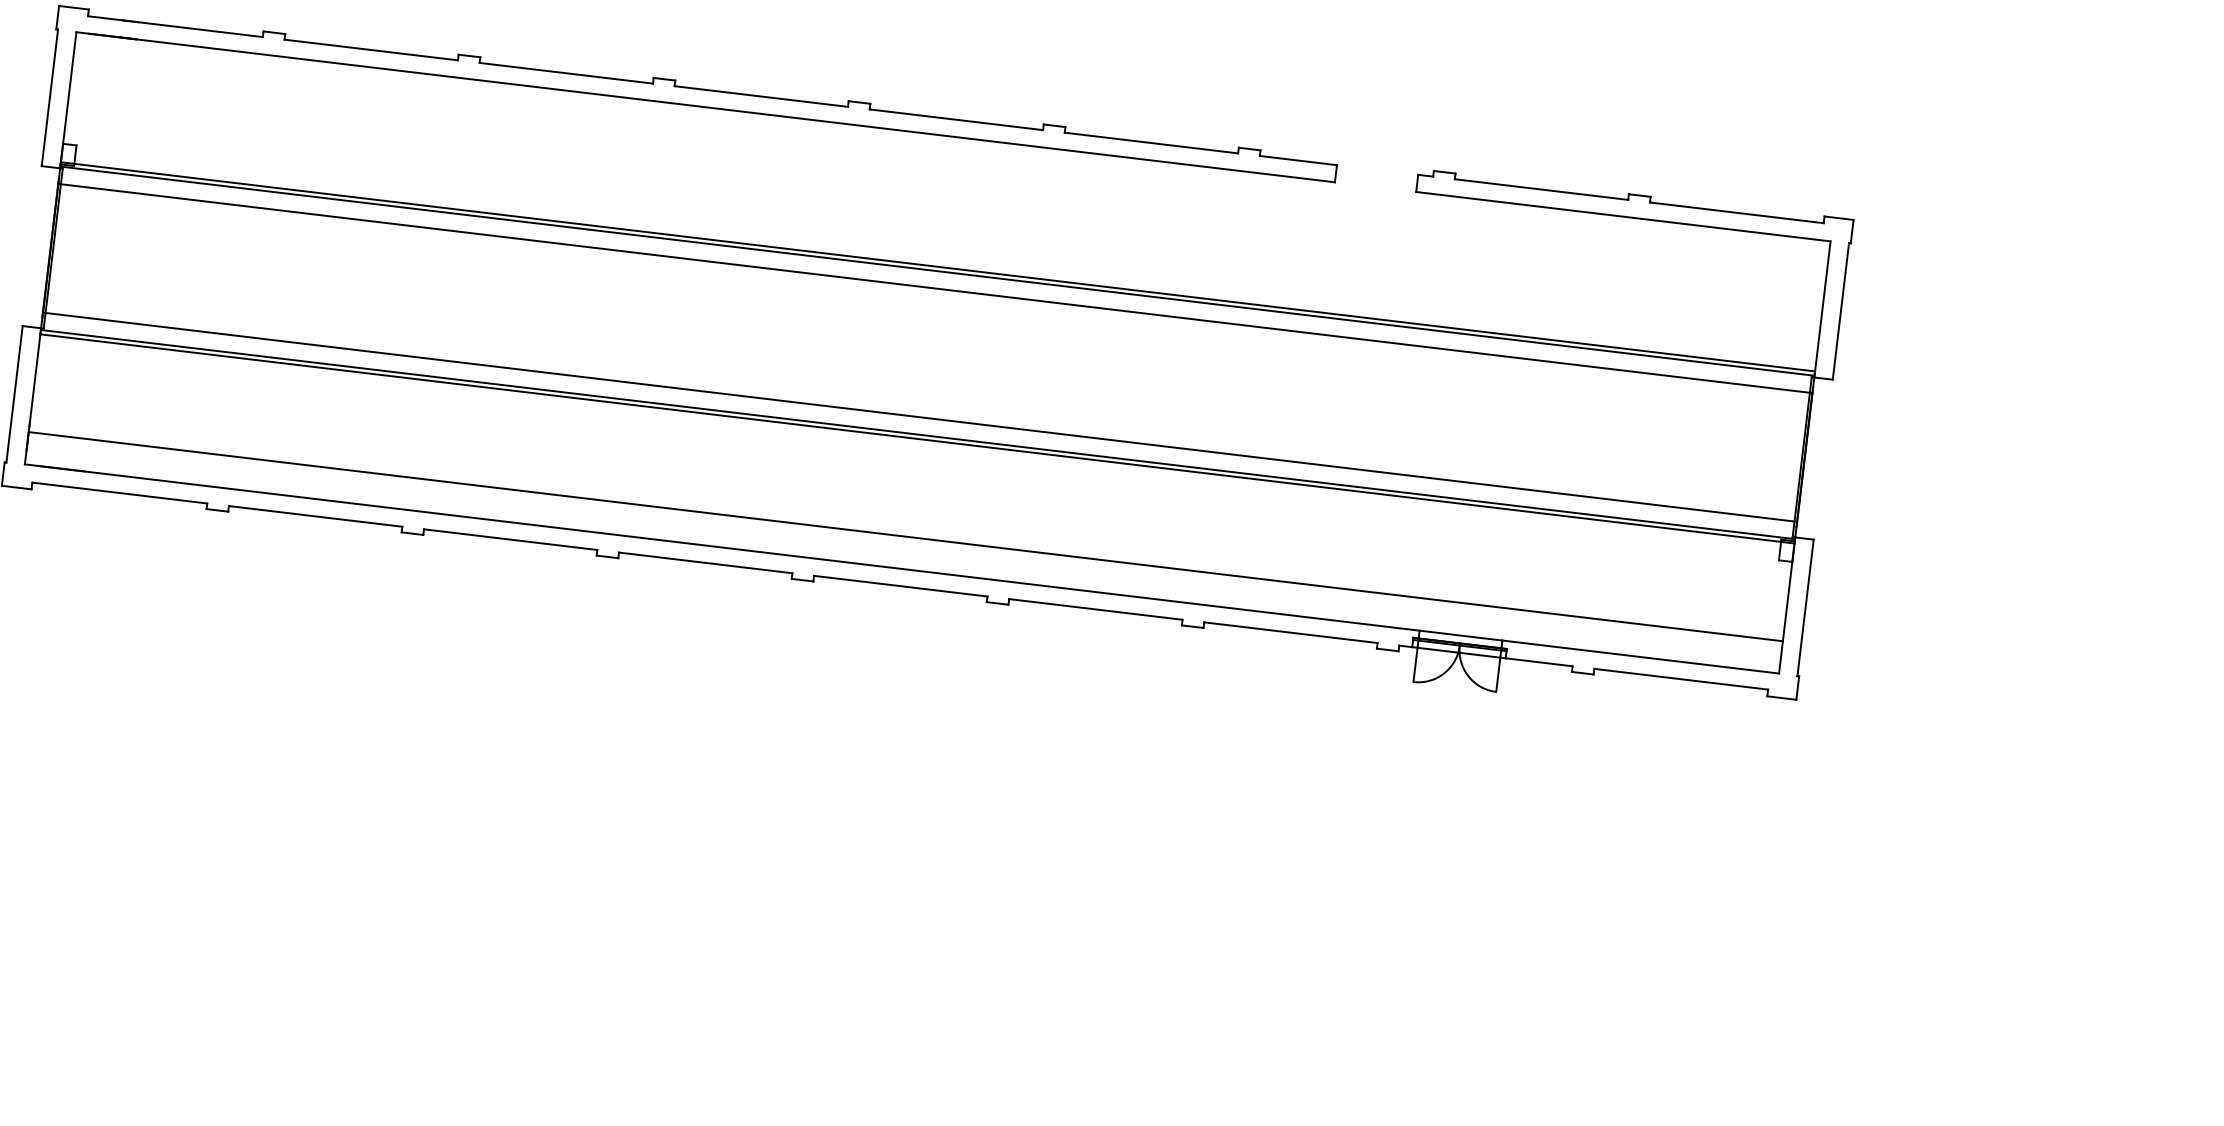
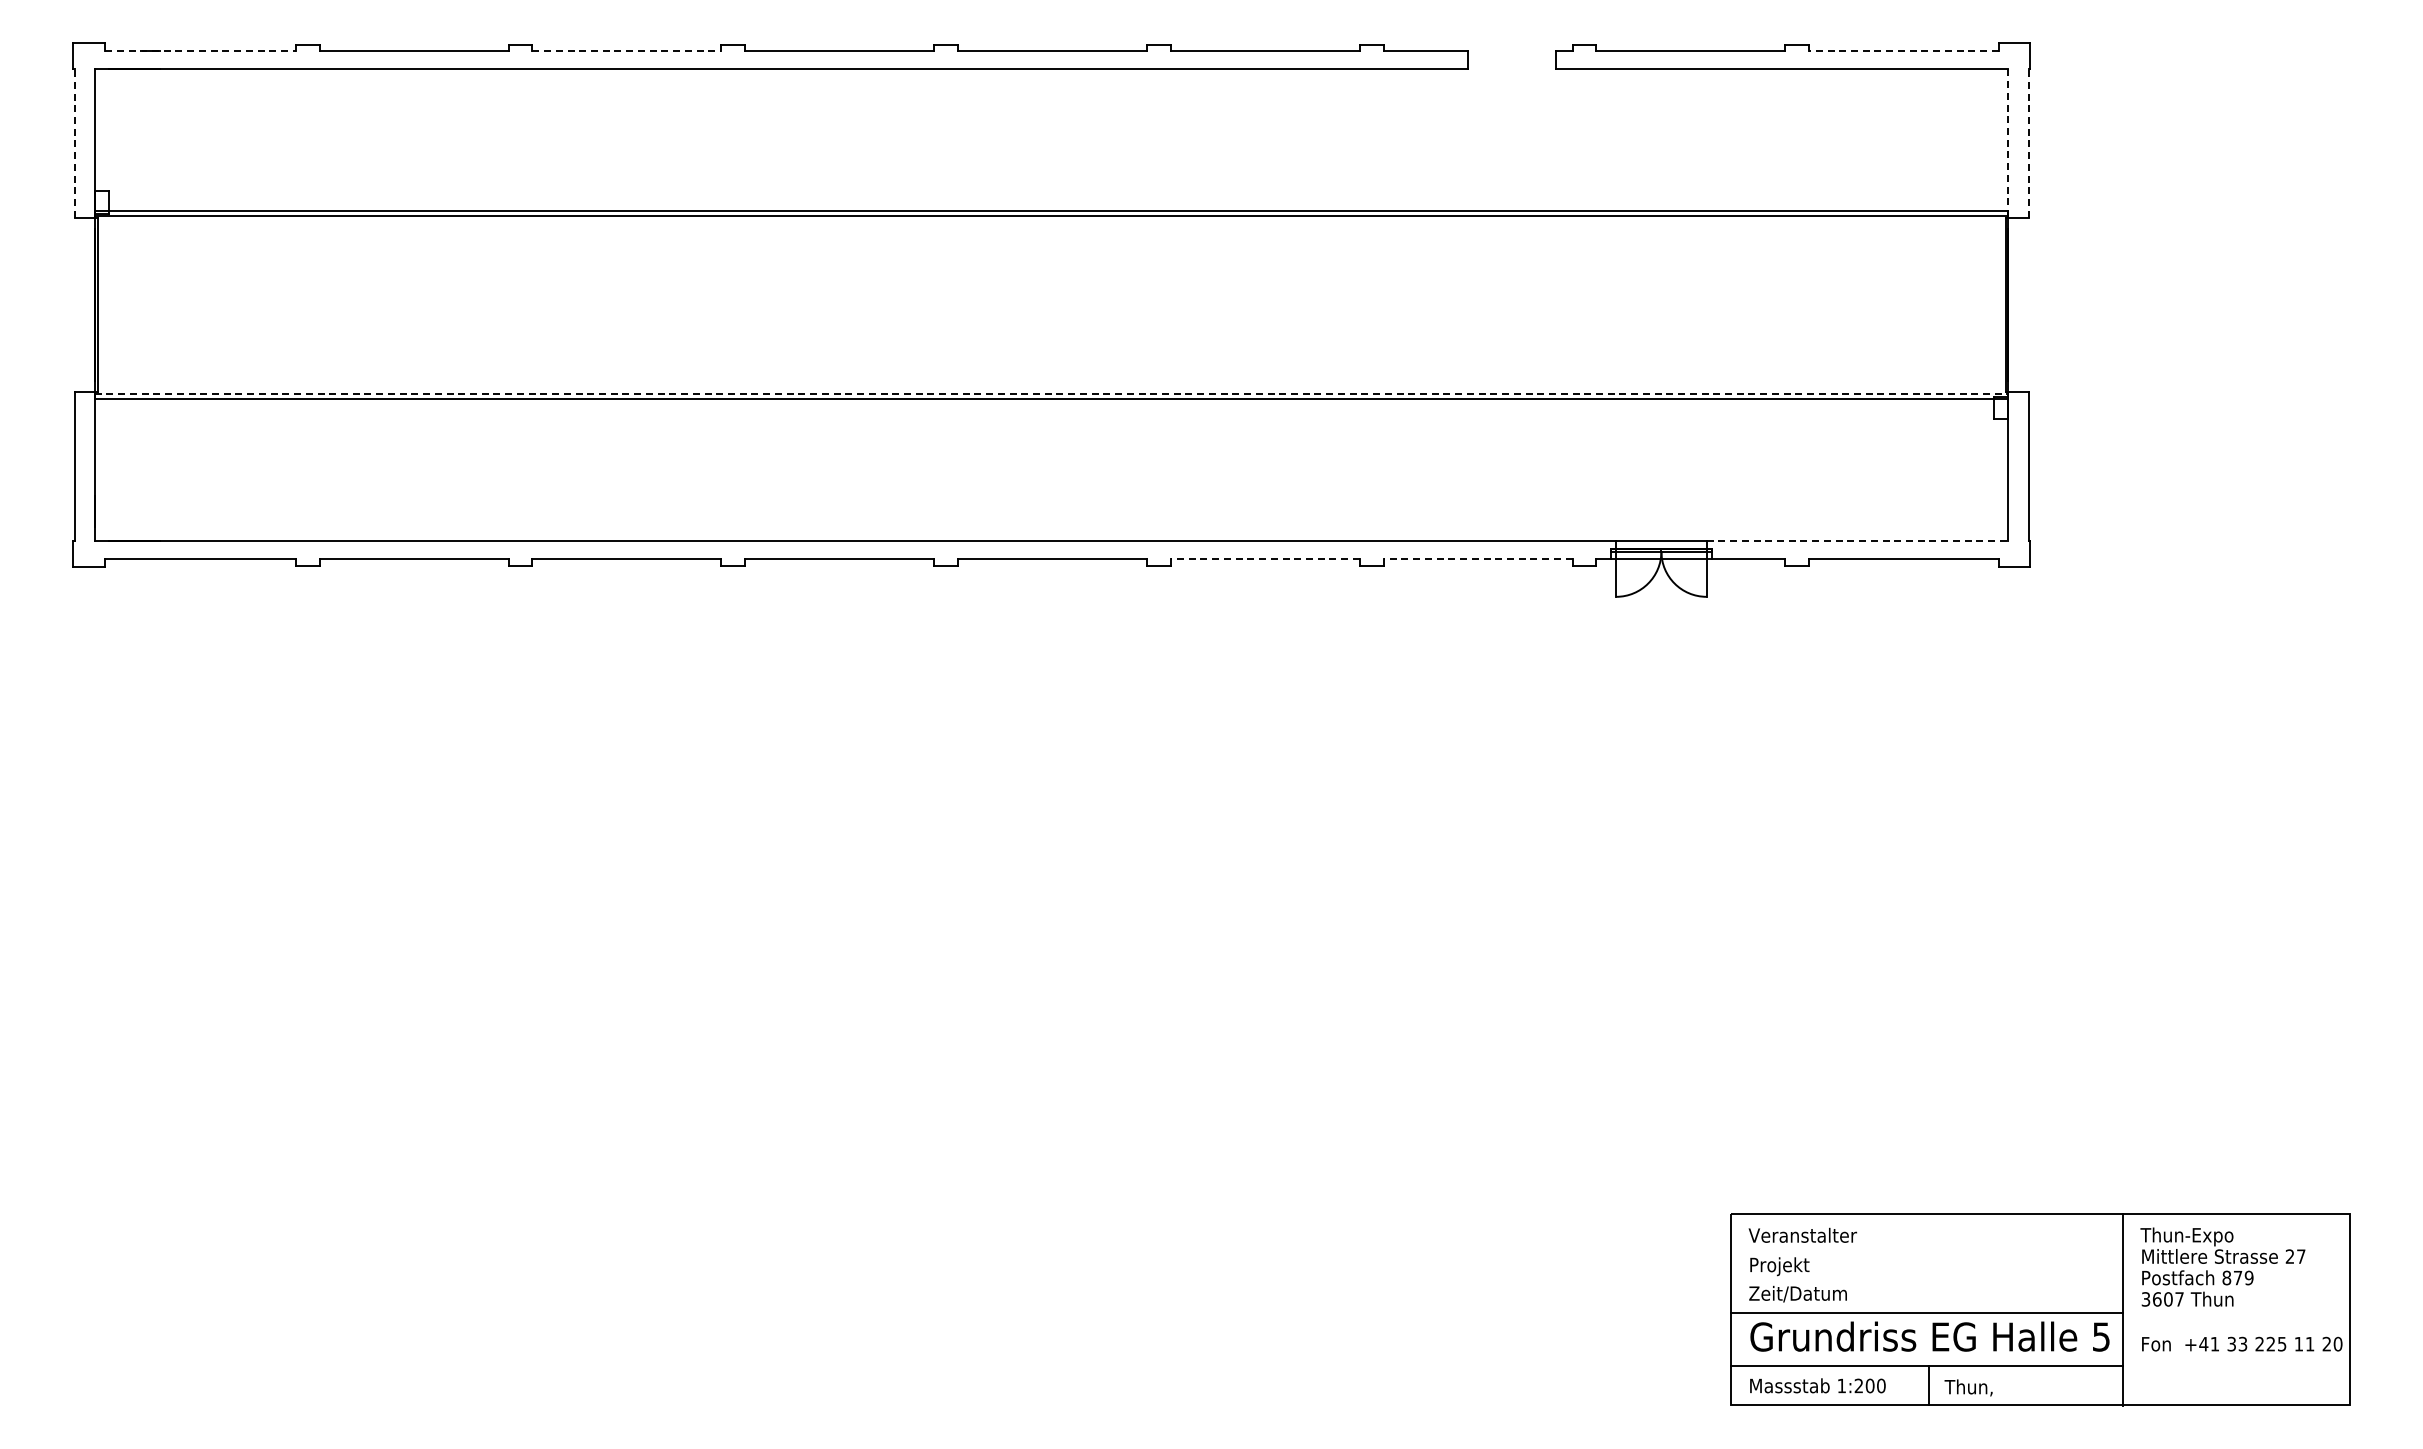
line: (175, 26) -> (200, 50), solid -> dashed
line: (565, 73) -> (626, 50), solid -> dashed
line: (49, 97) -> (74, 142), solid -> dashed
line: (1736, 212) -> (1903, 50), solid -> dashed
line: (935, 288) -> (1051, 234), removed
line: (1822, 310) -> (2008, 144), solid -> dashed
line: (1840, 310) -> (2028, 142), solid -> dashed
line: (919, 417) -> (1051, 375), removed
line: (917, 434) -> (1051, 394), solid -> dashed
line: (905, 536) -> (1051, 505), removed
line: (1096, 609) -> (1265, 559), solid -> dashed
line: (1291, 632) -> (1478, 559), solid -> dashed
line: (1640, 656) -> (1857, 540), solid -> dashed

